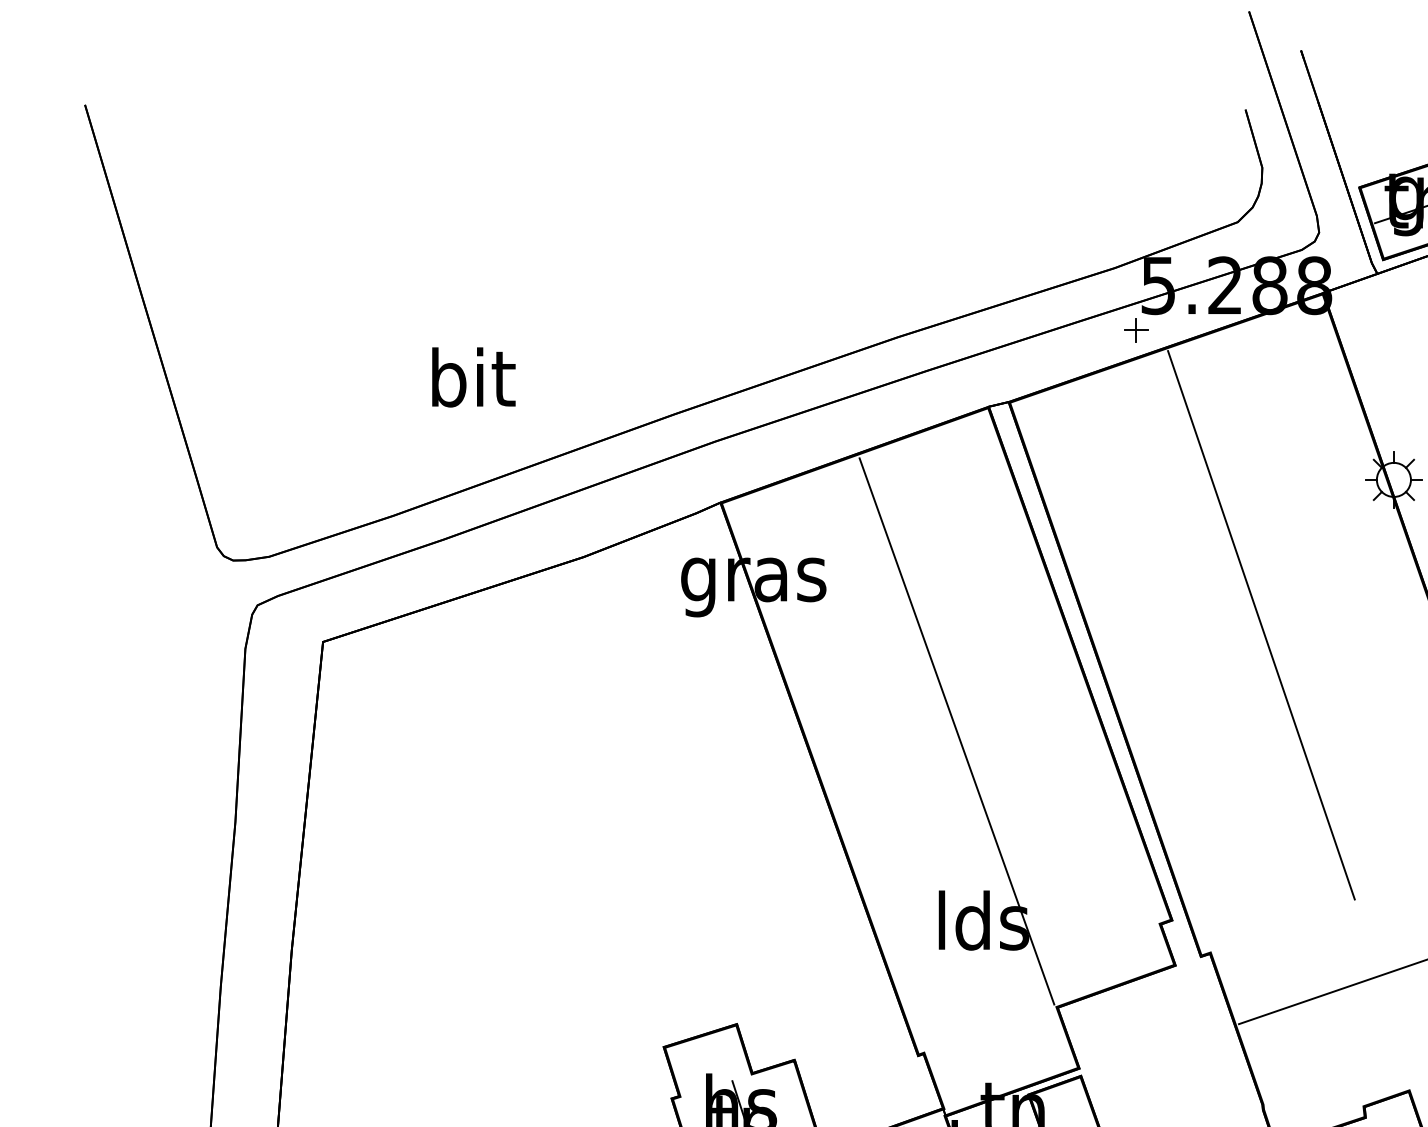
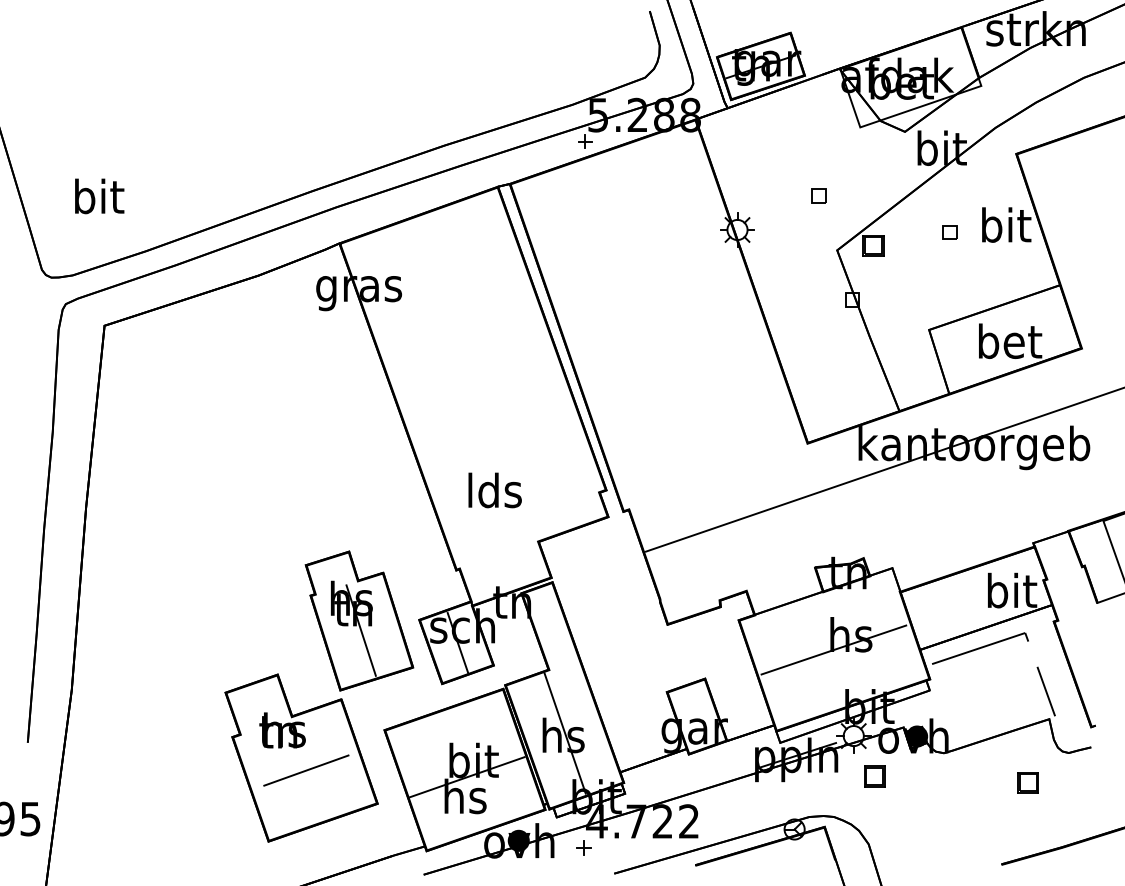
text: (473, 377) -> (99, 196), moved
line: (1260, 624) -> (658, 315), removed
line: (955, 731) -> (478, 378), removed

